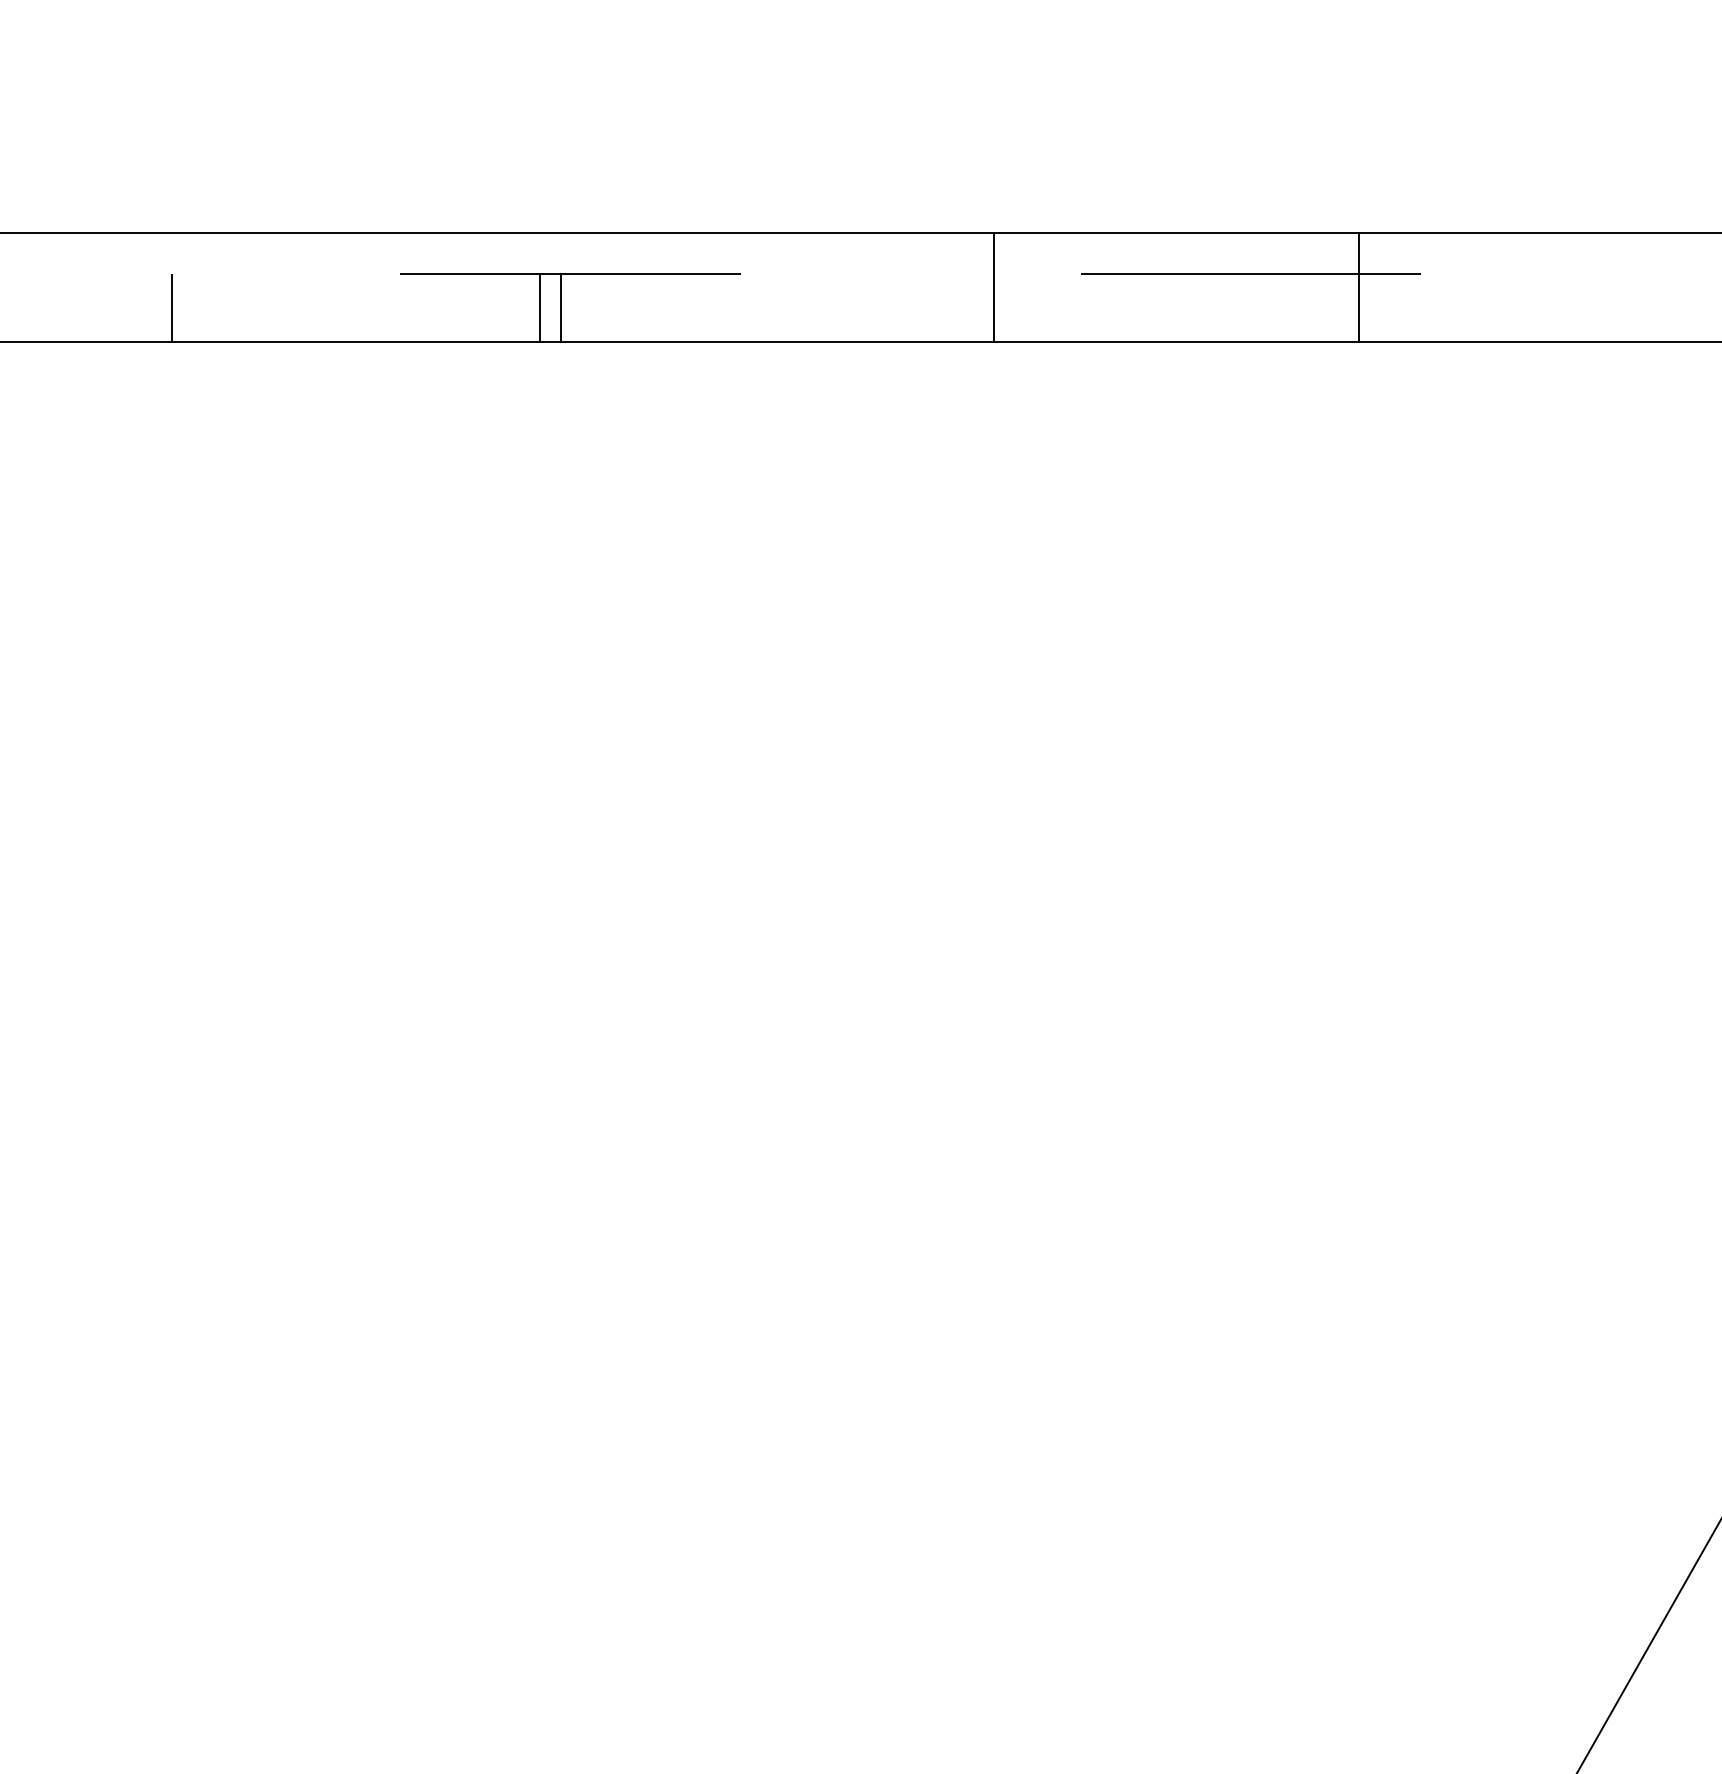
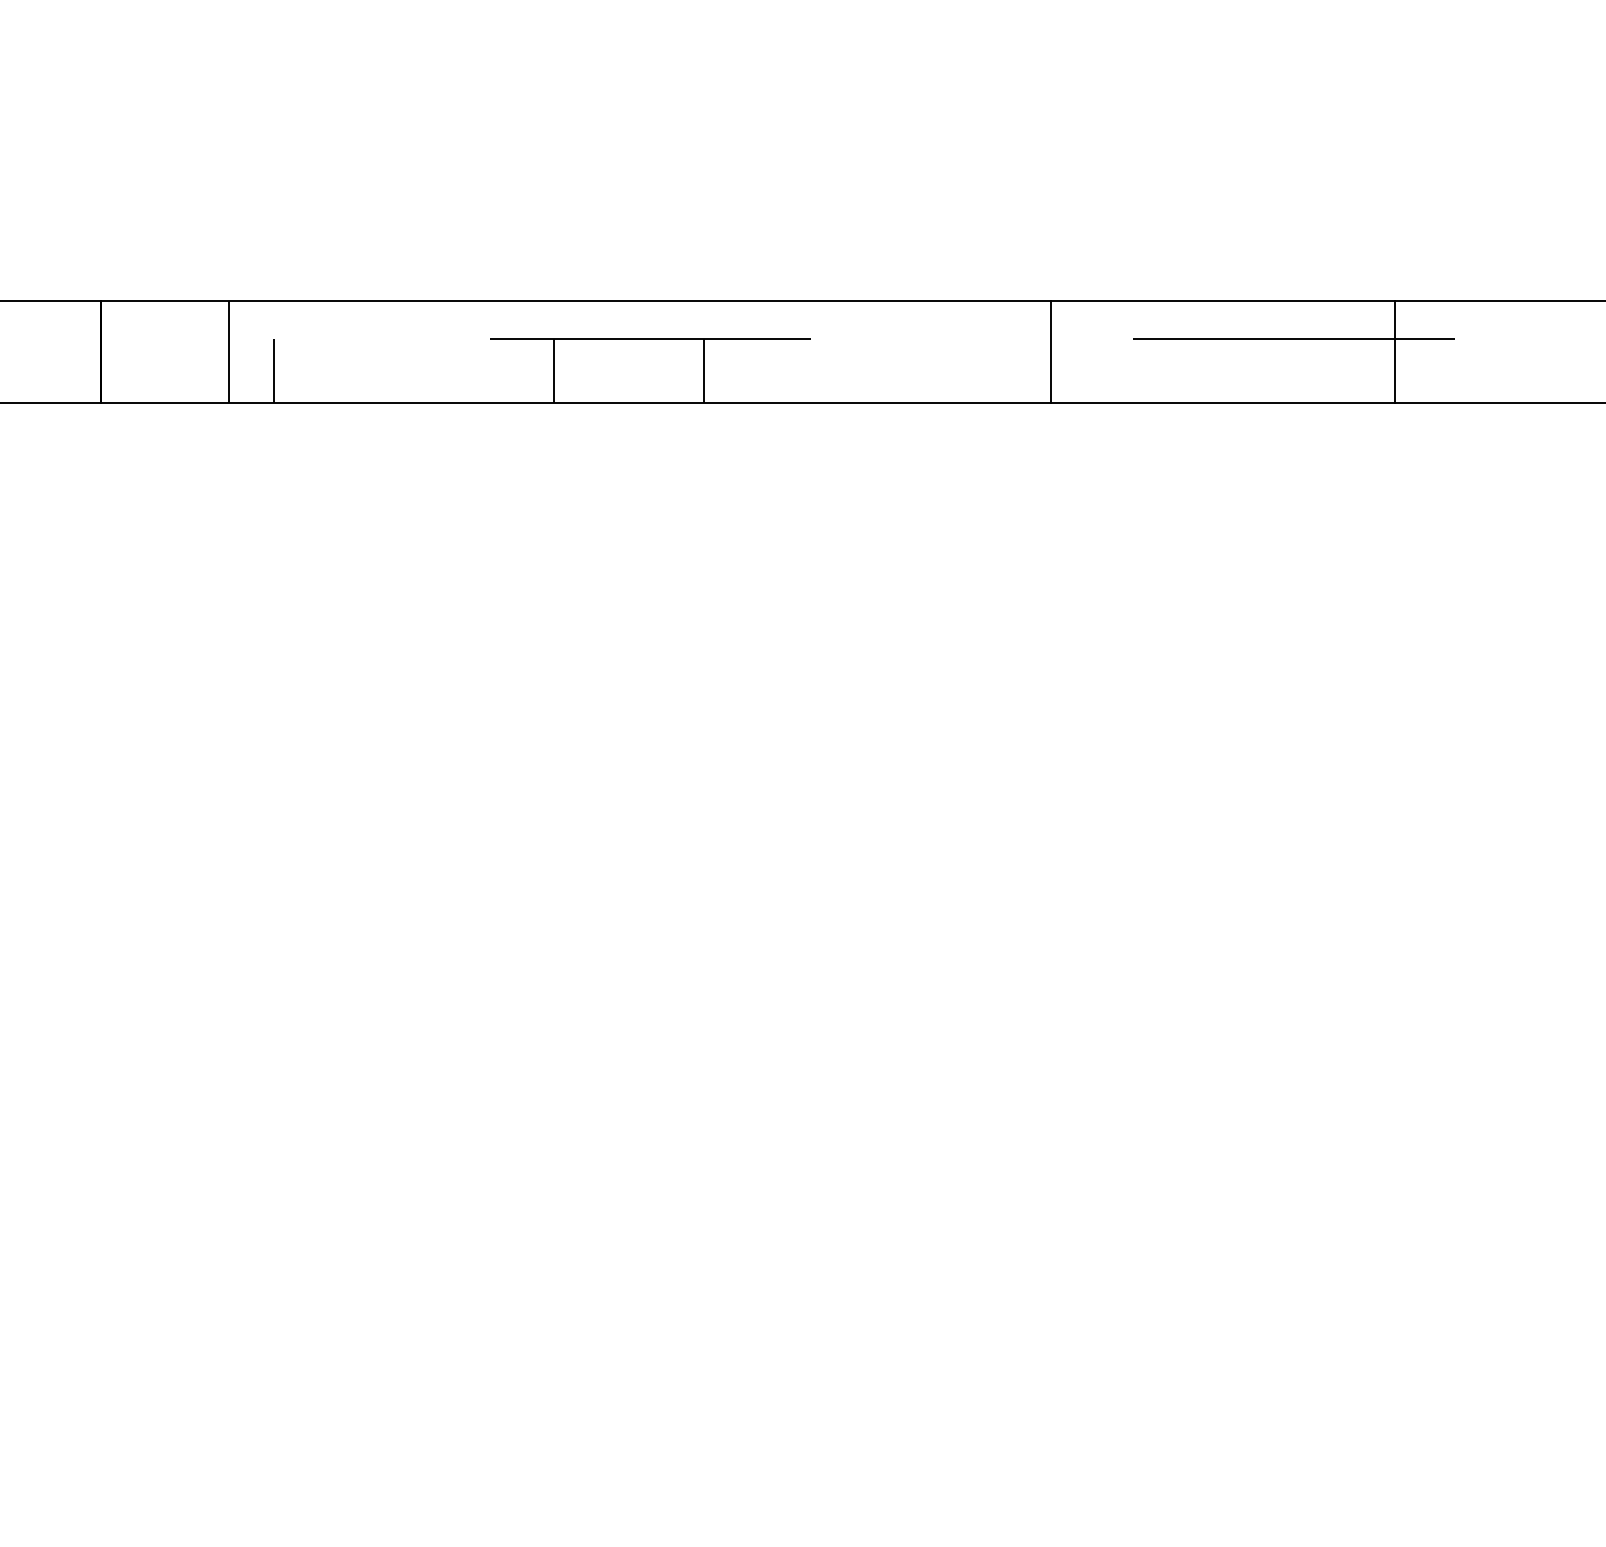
line: (123, 286) -> (228, 351), added
line: (539, 307) -> (554, 371), moved
line: (560, 307) -> (703, 371), moved

